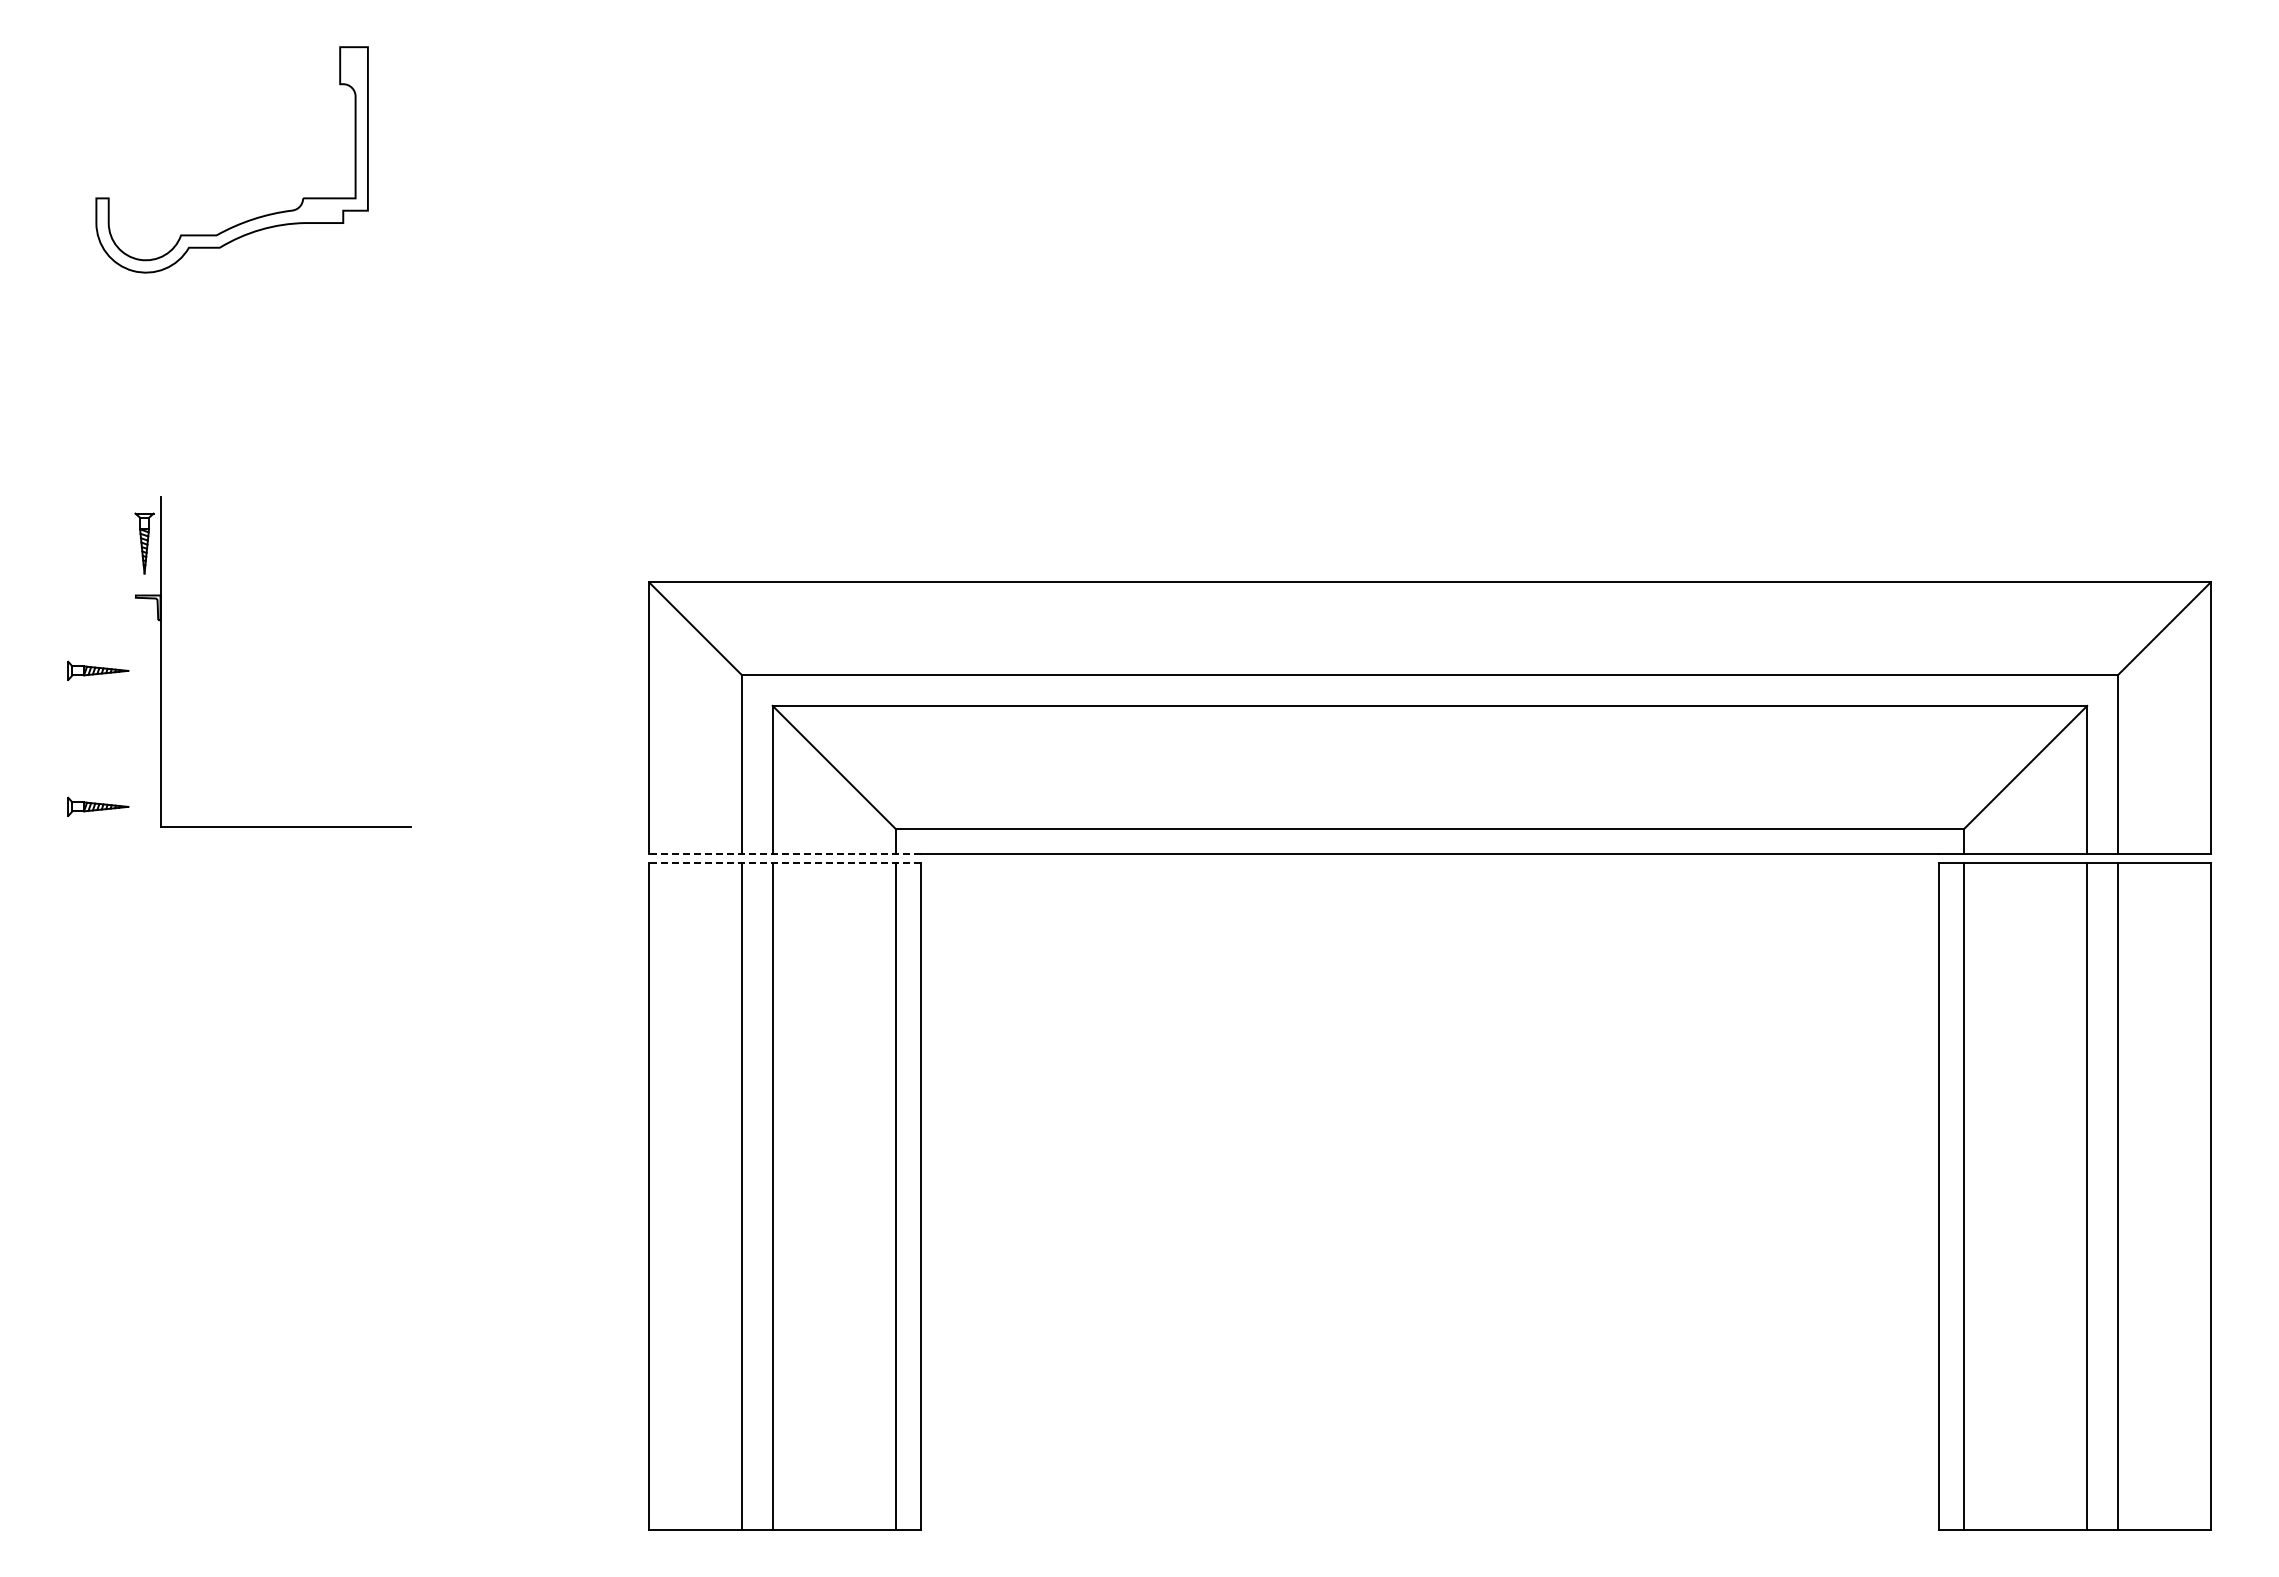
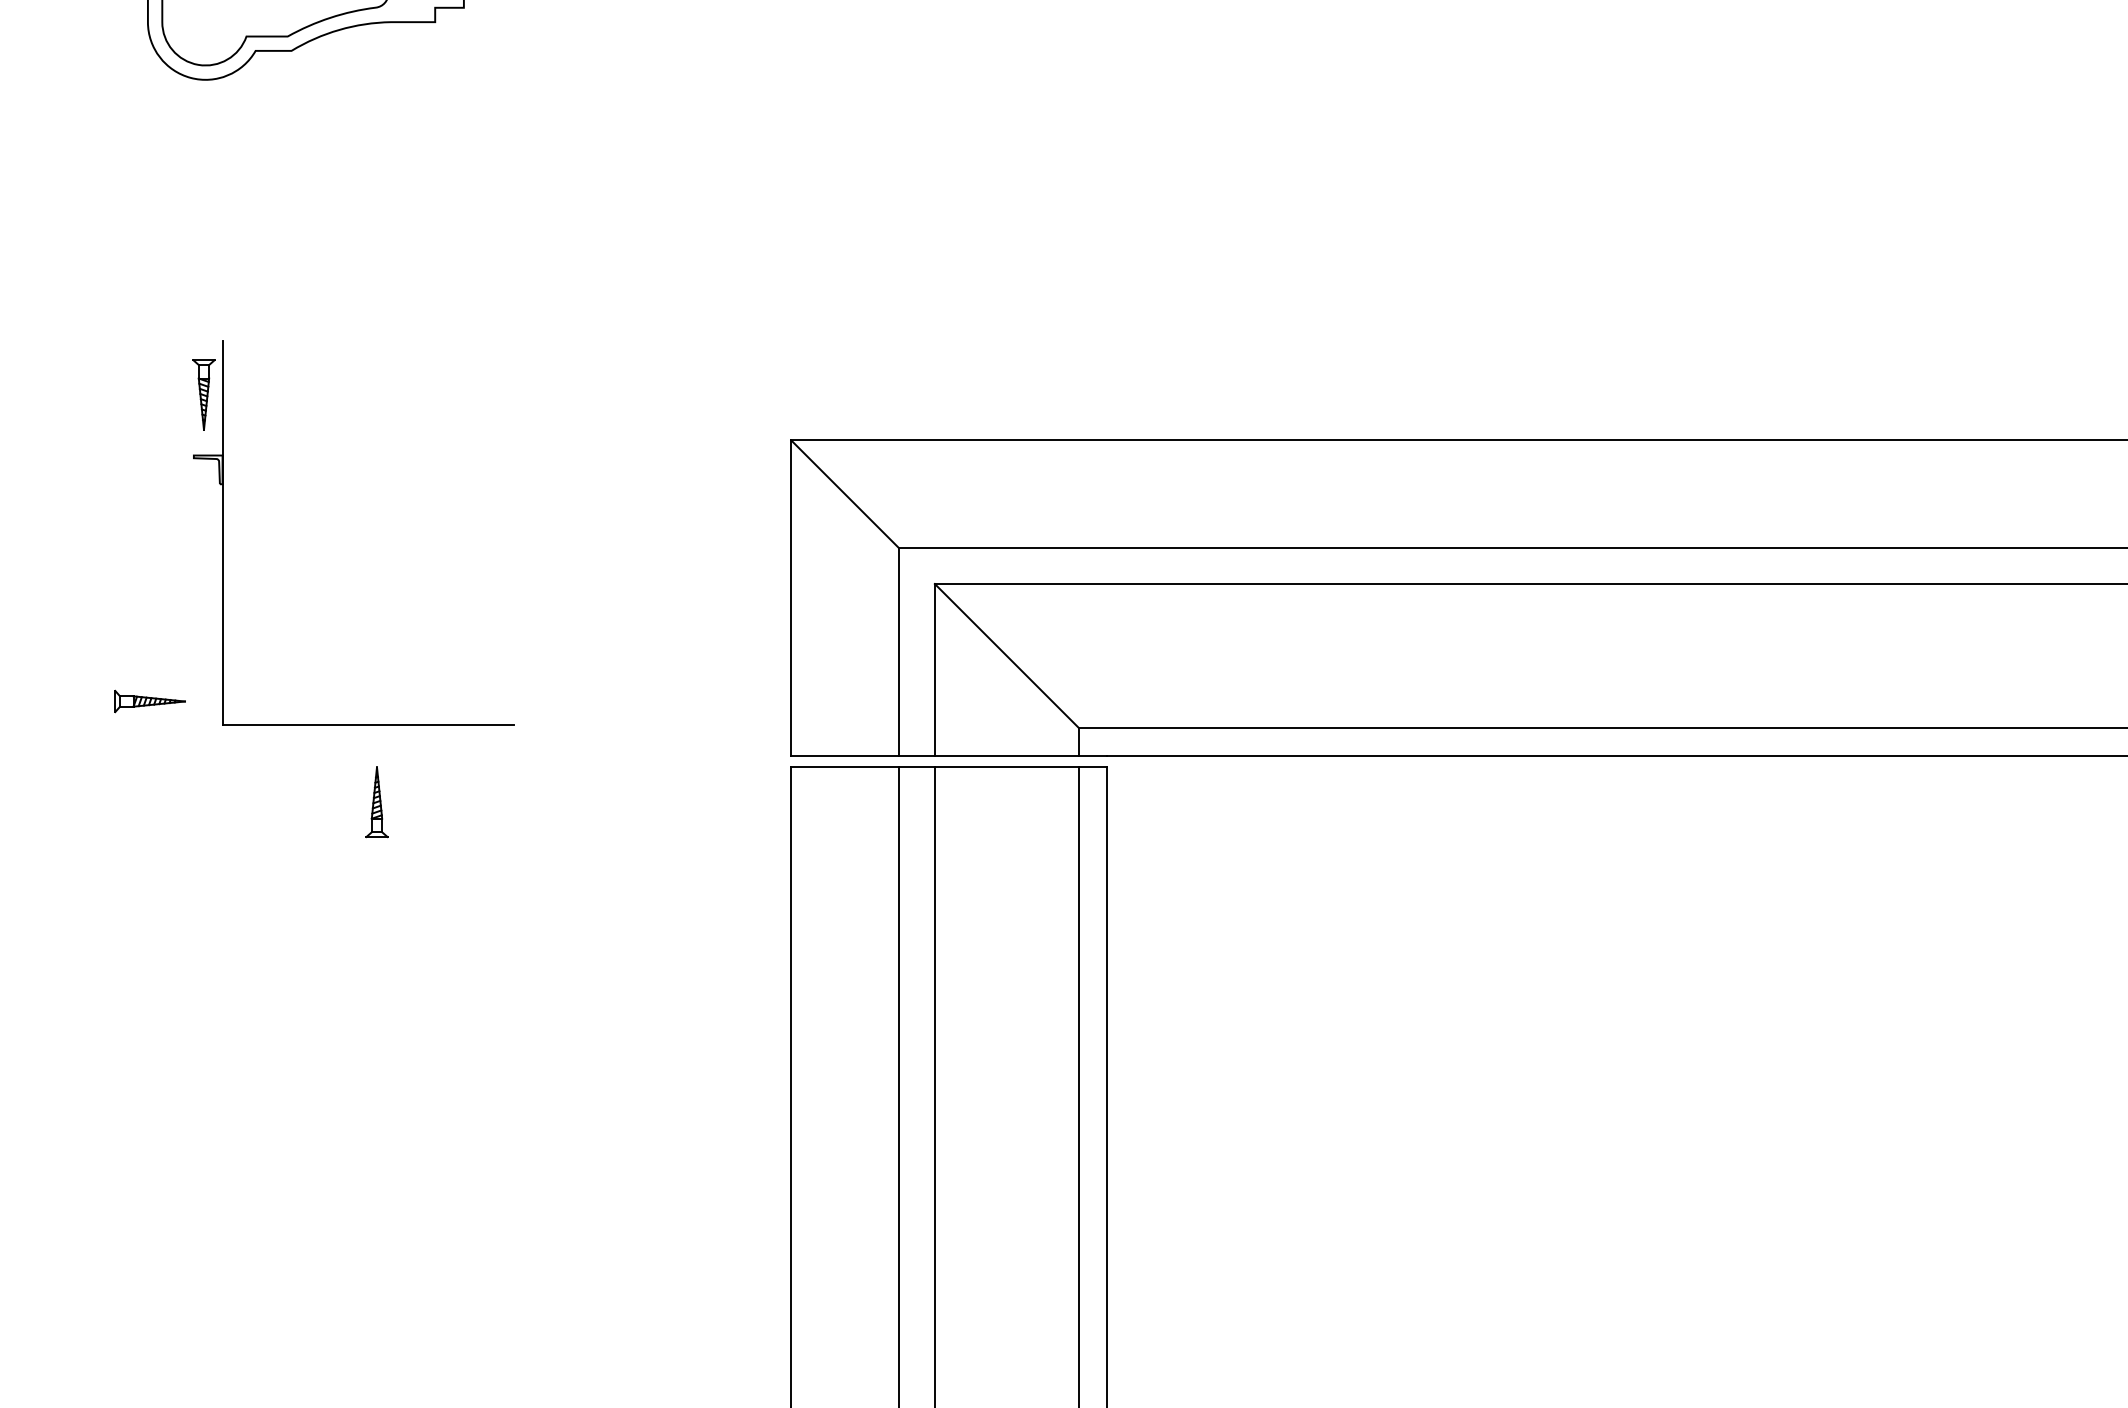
part: (98, 670) -> (150, 542), removed
line: (785, 854) -> (949, 756), dashed -> solid
line: (785, 863) -> (949, 767), dashed -> solid
part: (293, 893) -> (377, 802), added

